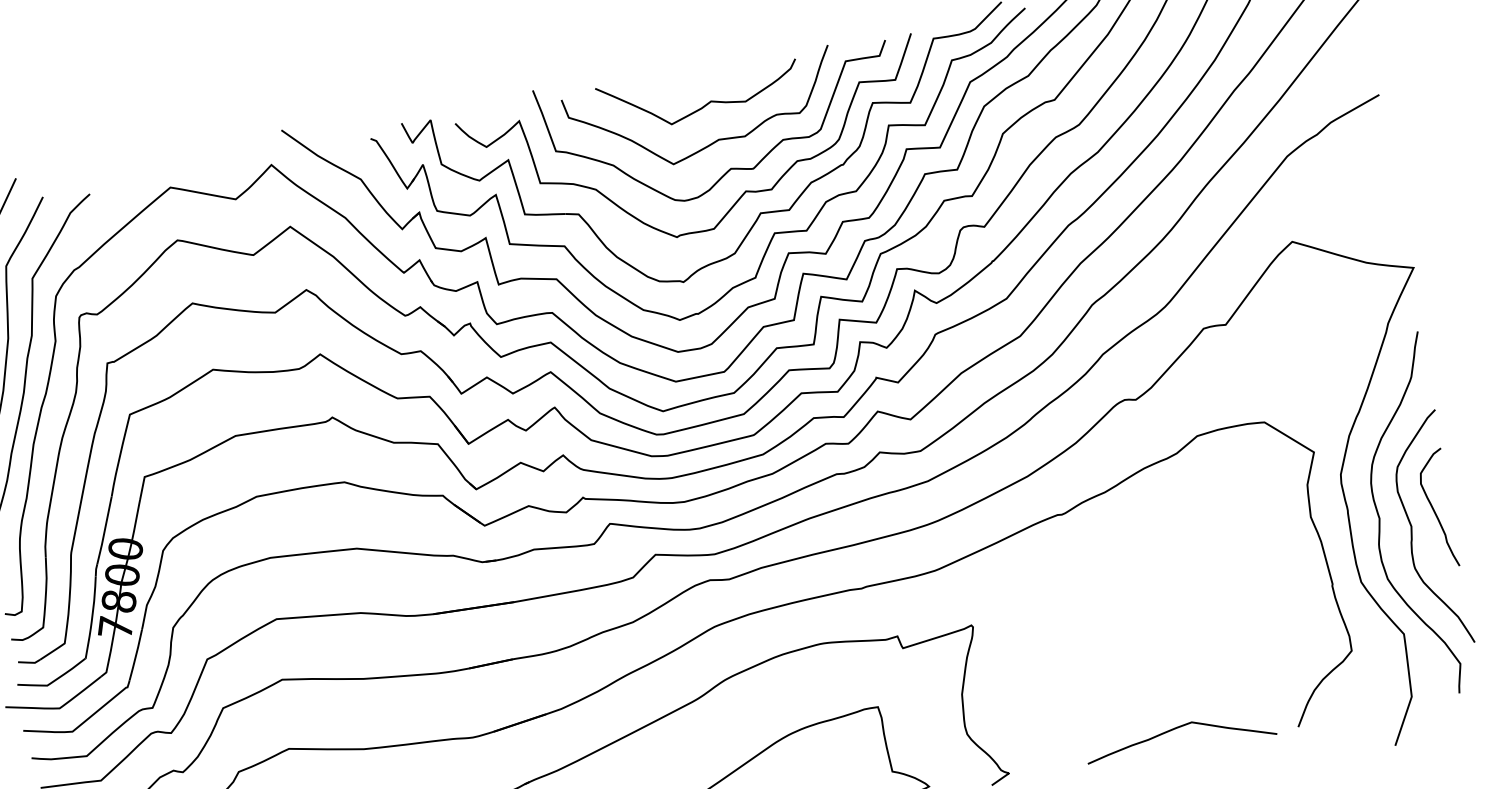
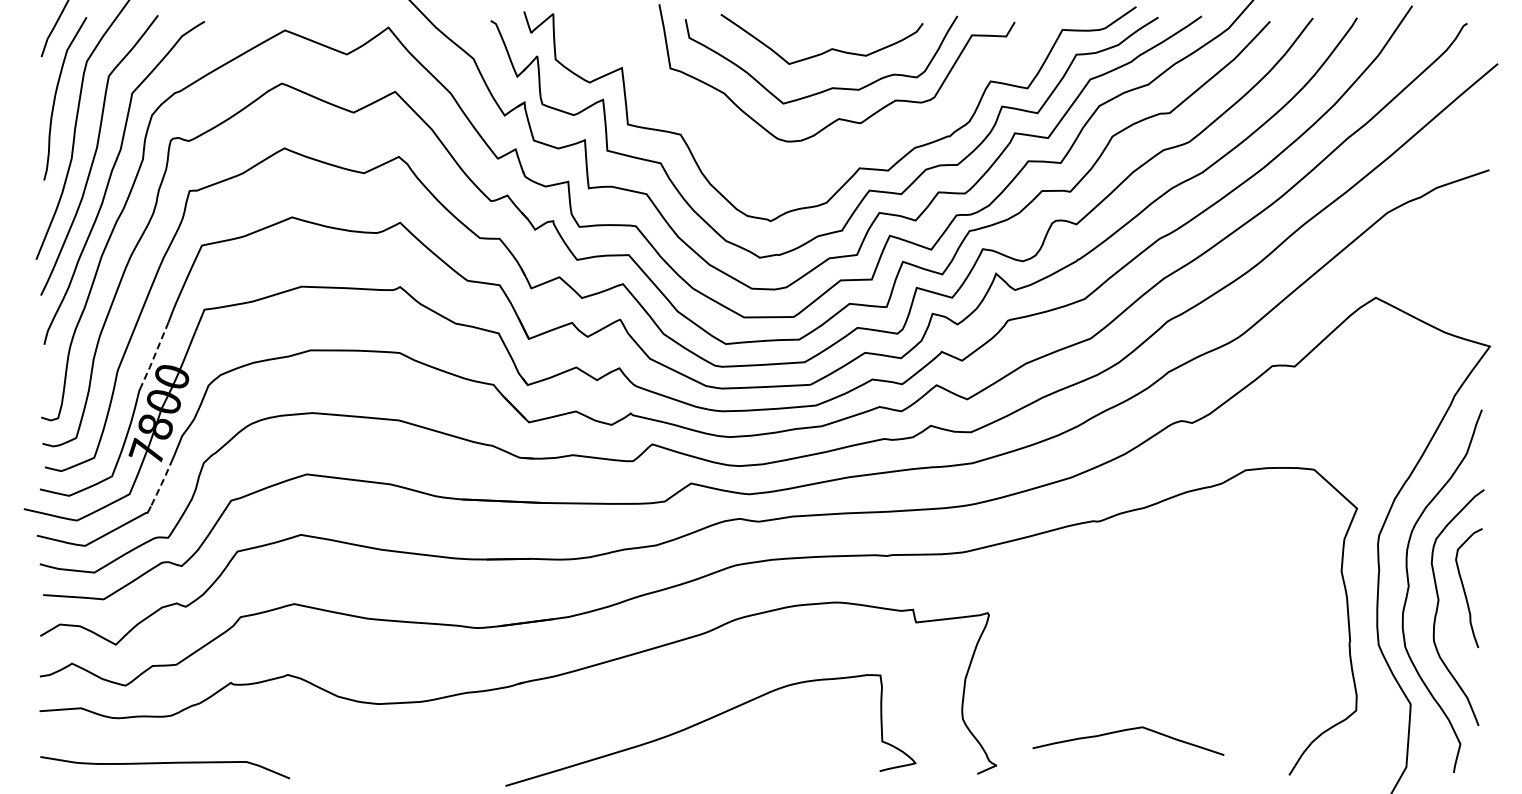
curve: (742, 193) -> (845, 145), removed
line: (104, 531) -> (154, 355), solid -> dashed
line: (135, 655) -> (161, 483), solid -> dashed
curve: (1174, 729) -> (1124, 731), moved

